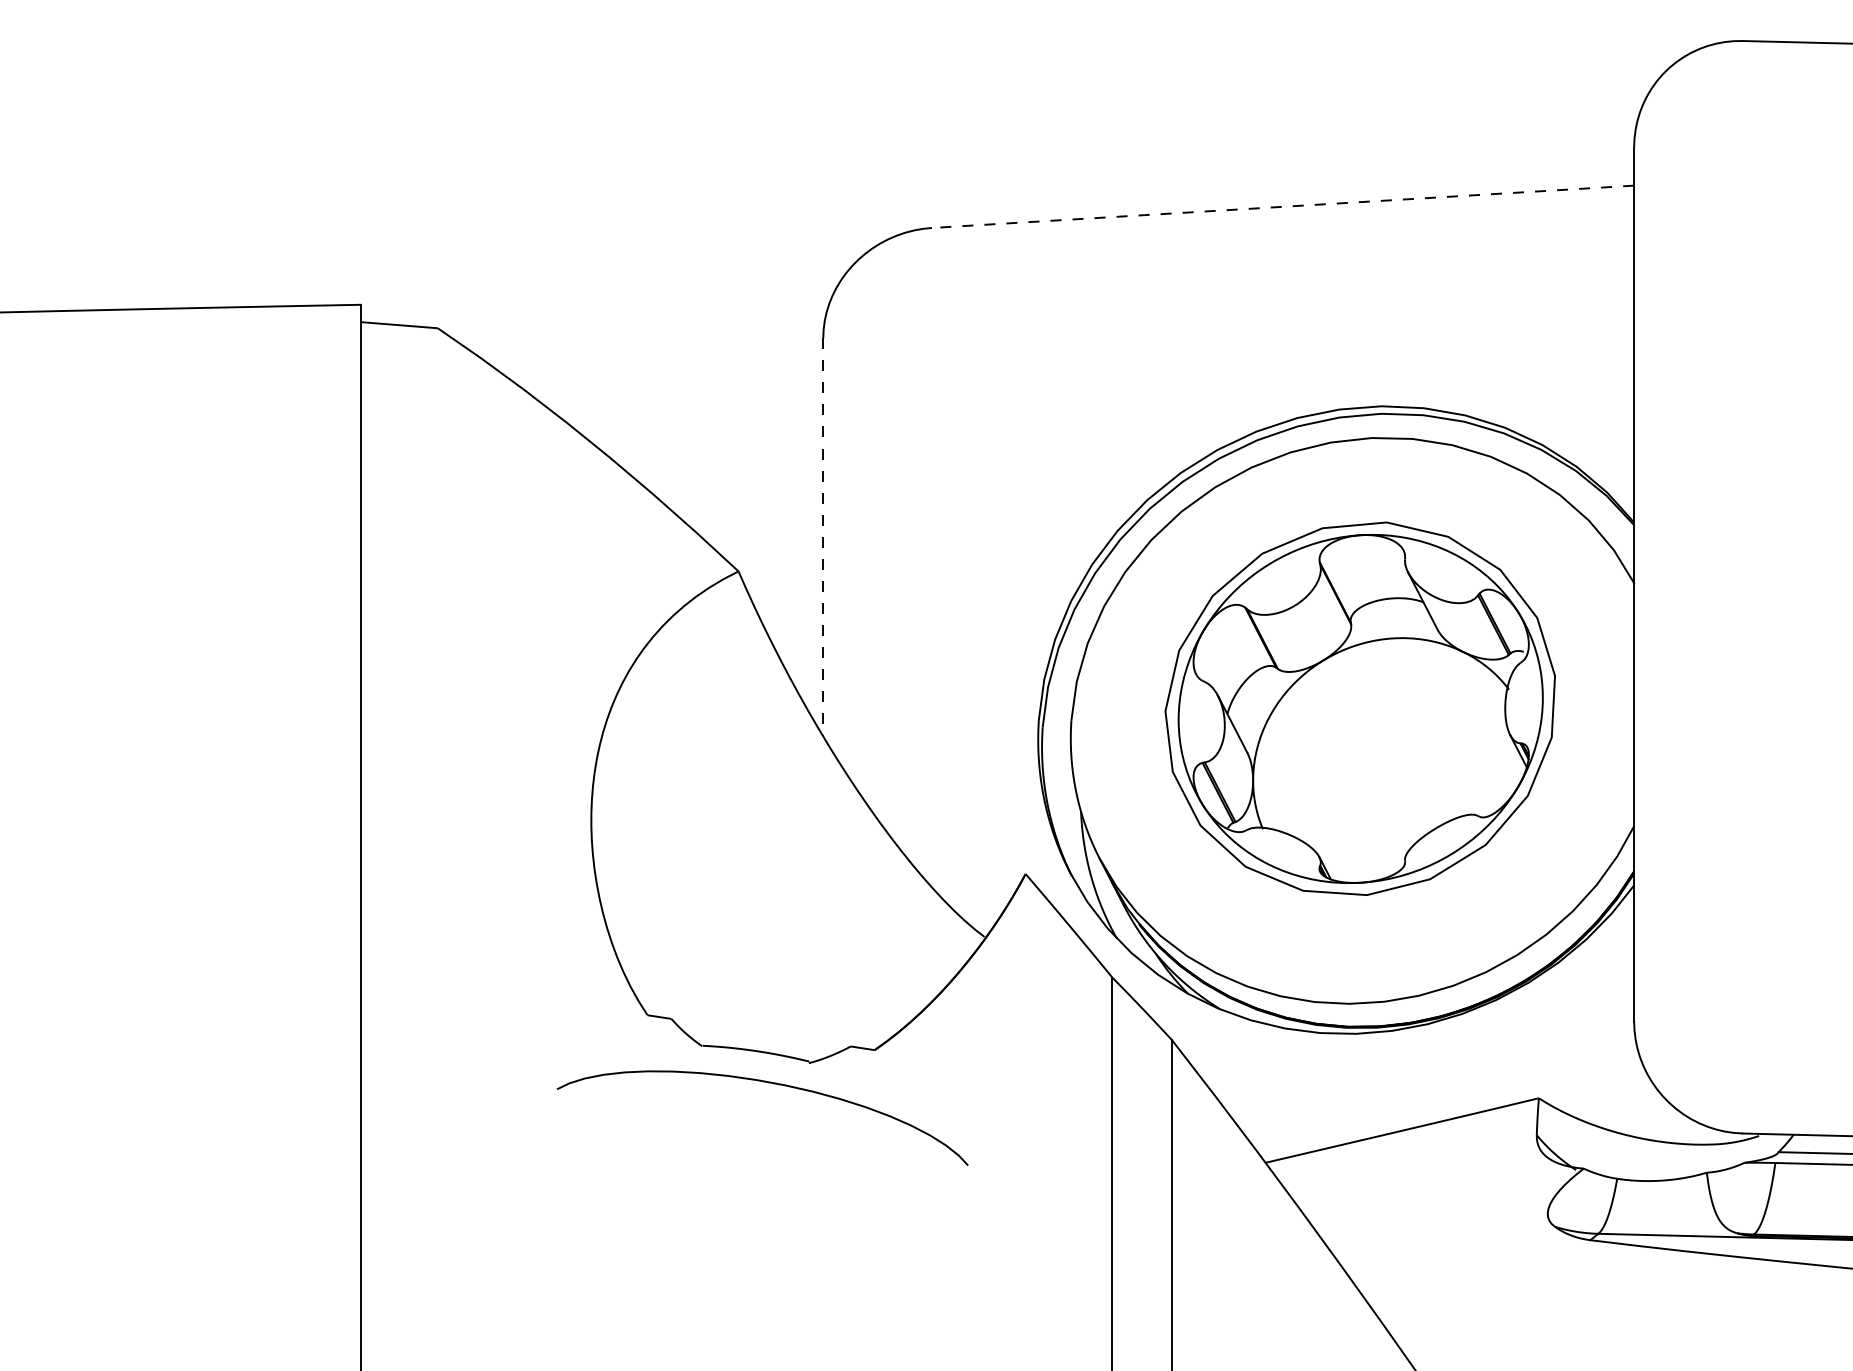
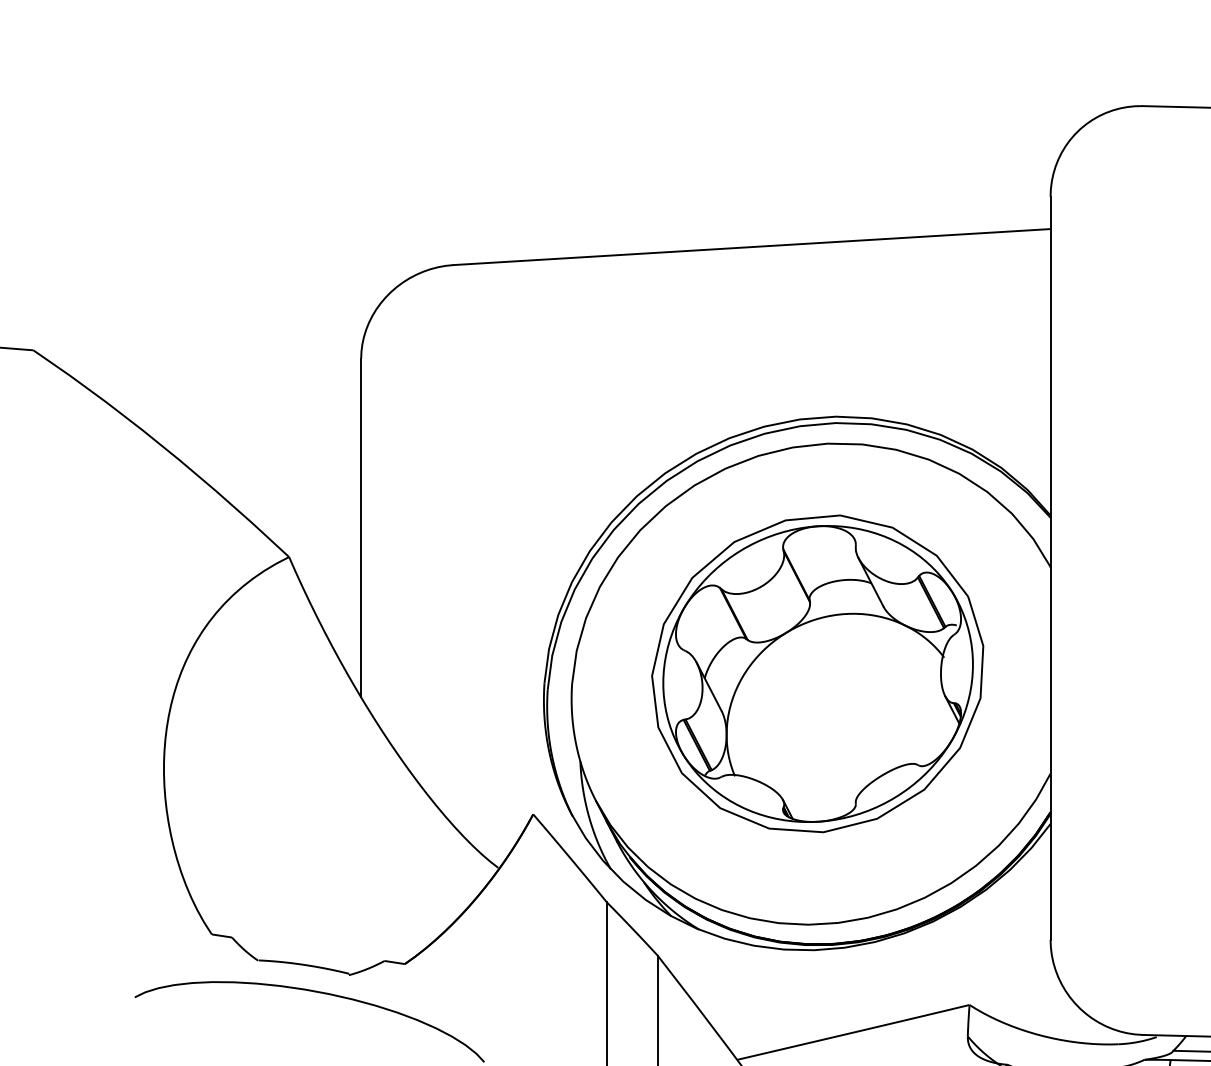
line: (1283, 206) -> (752, 246), dashed -> solid
line: (823, 536) -> (361, 527), dashed -> solid

